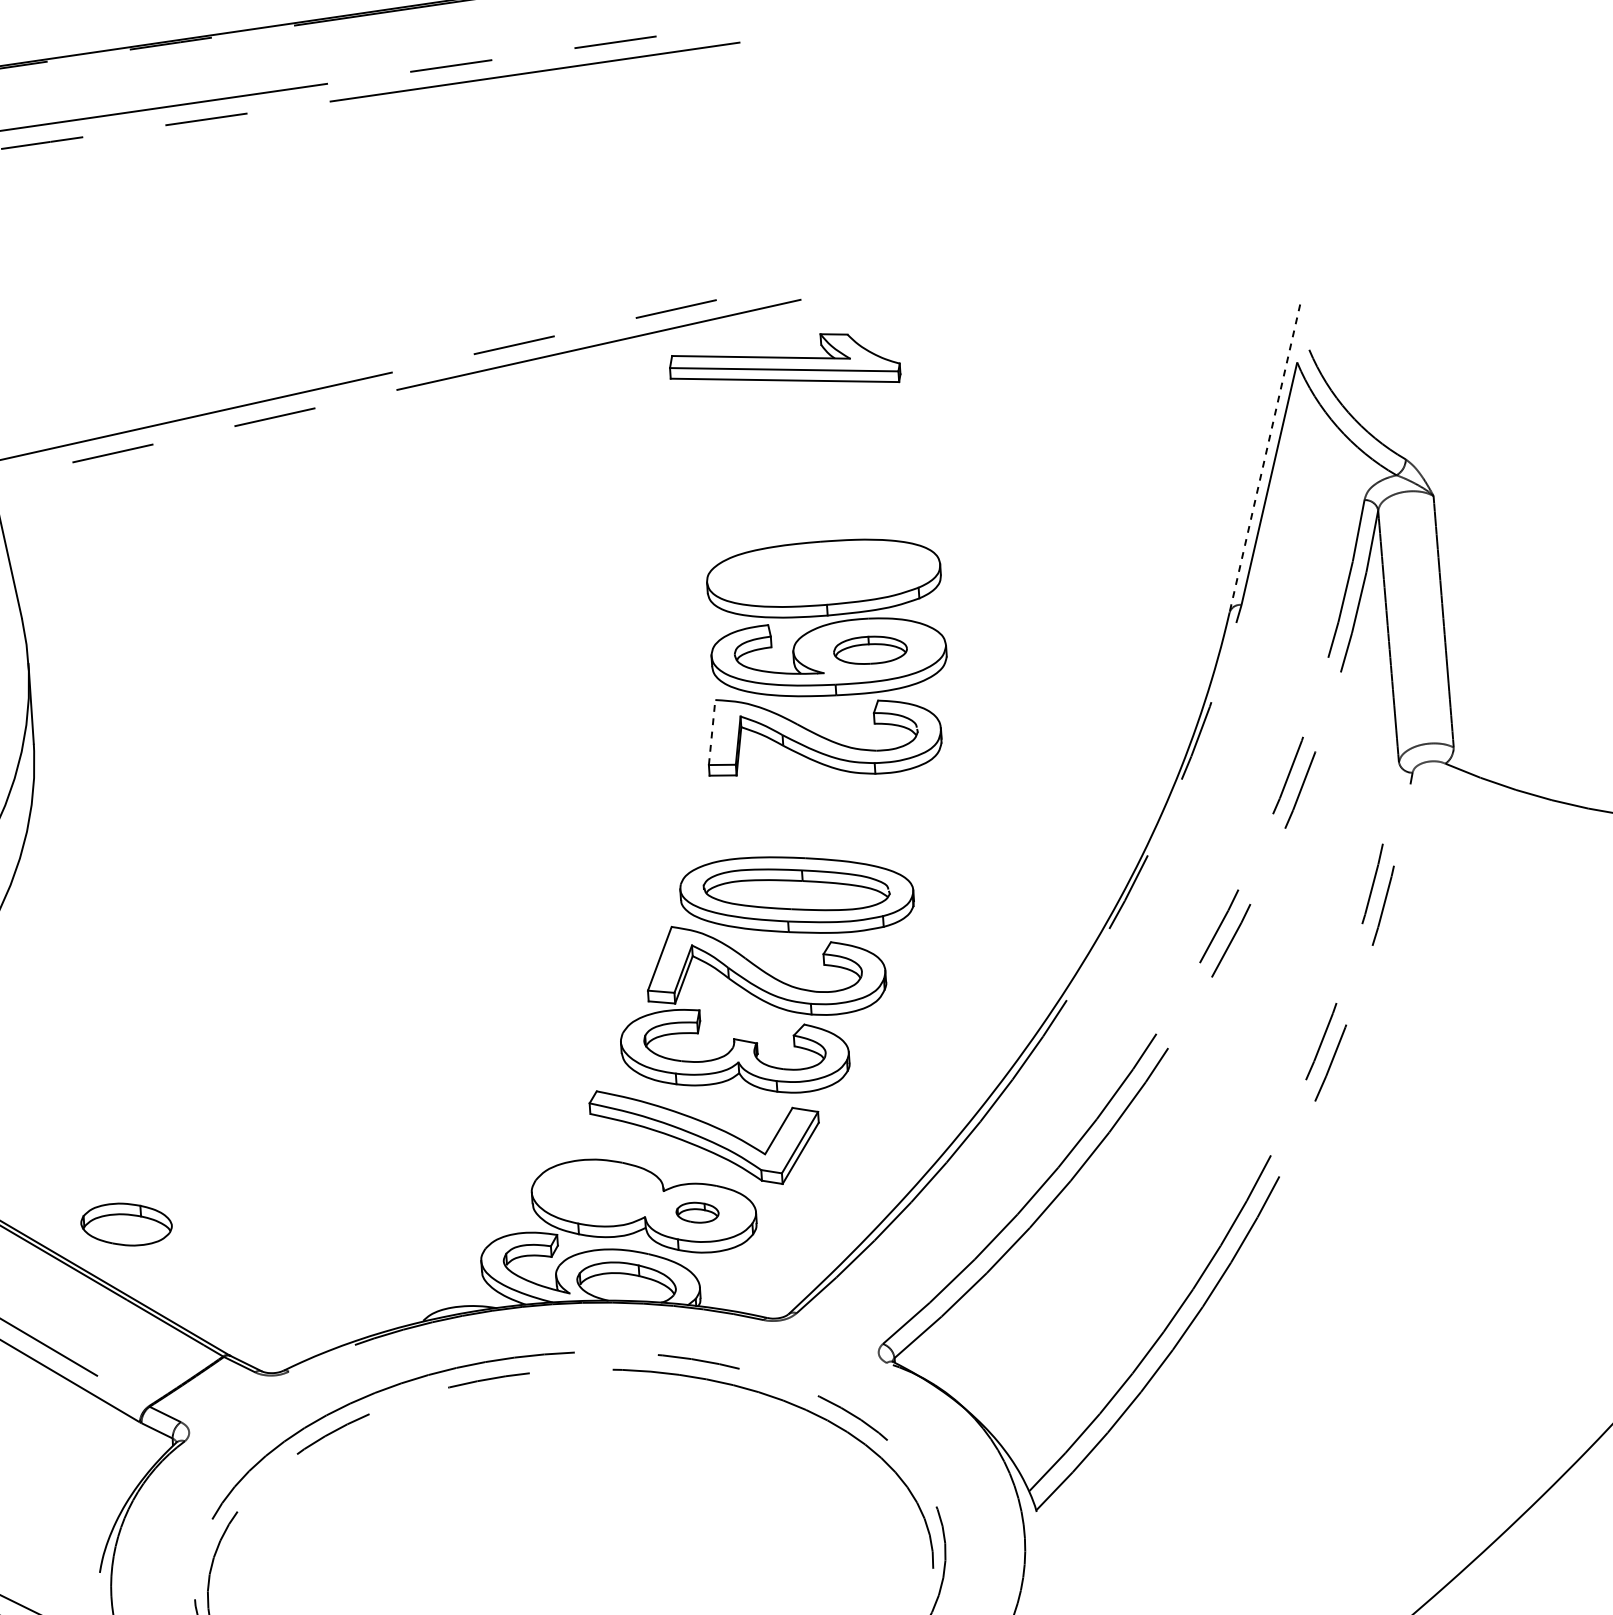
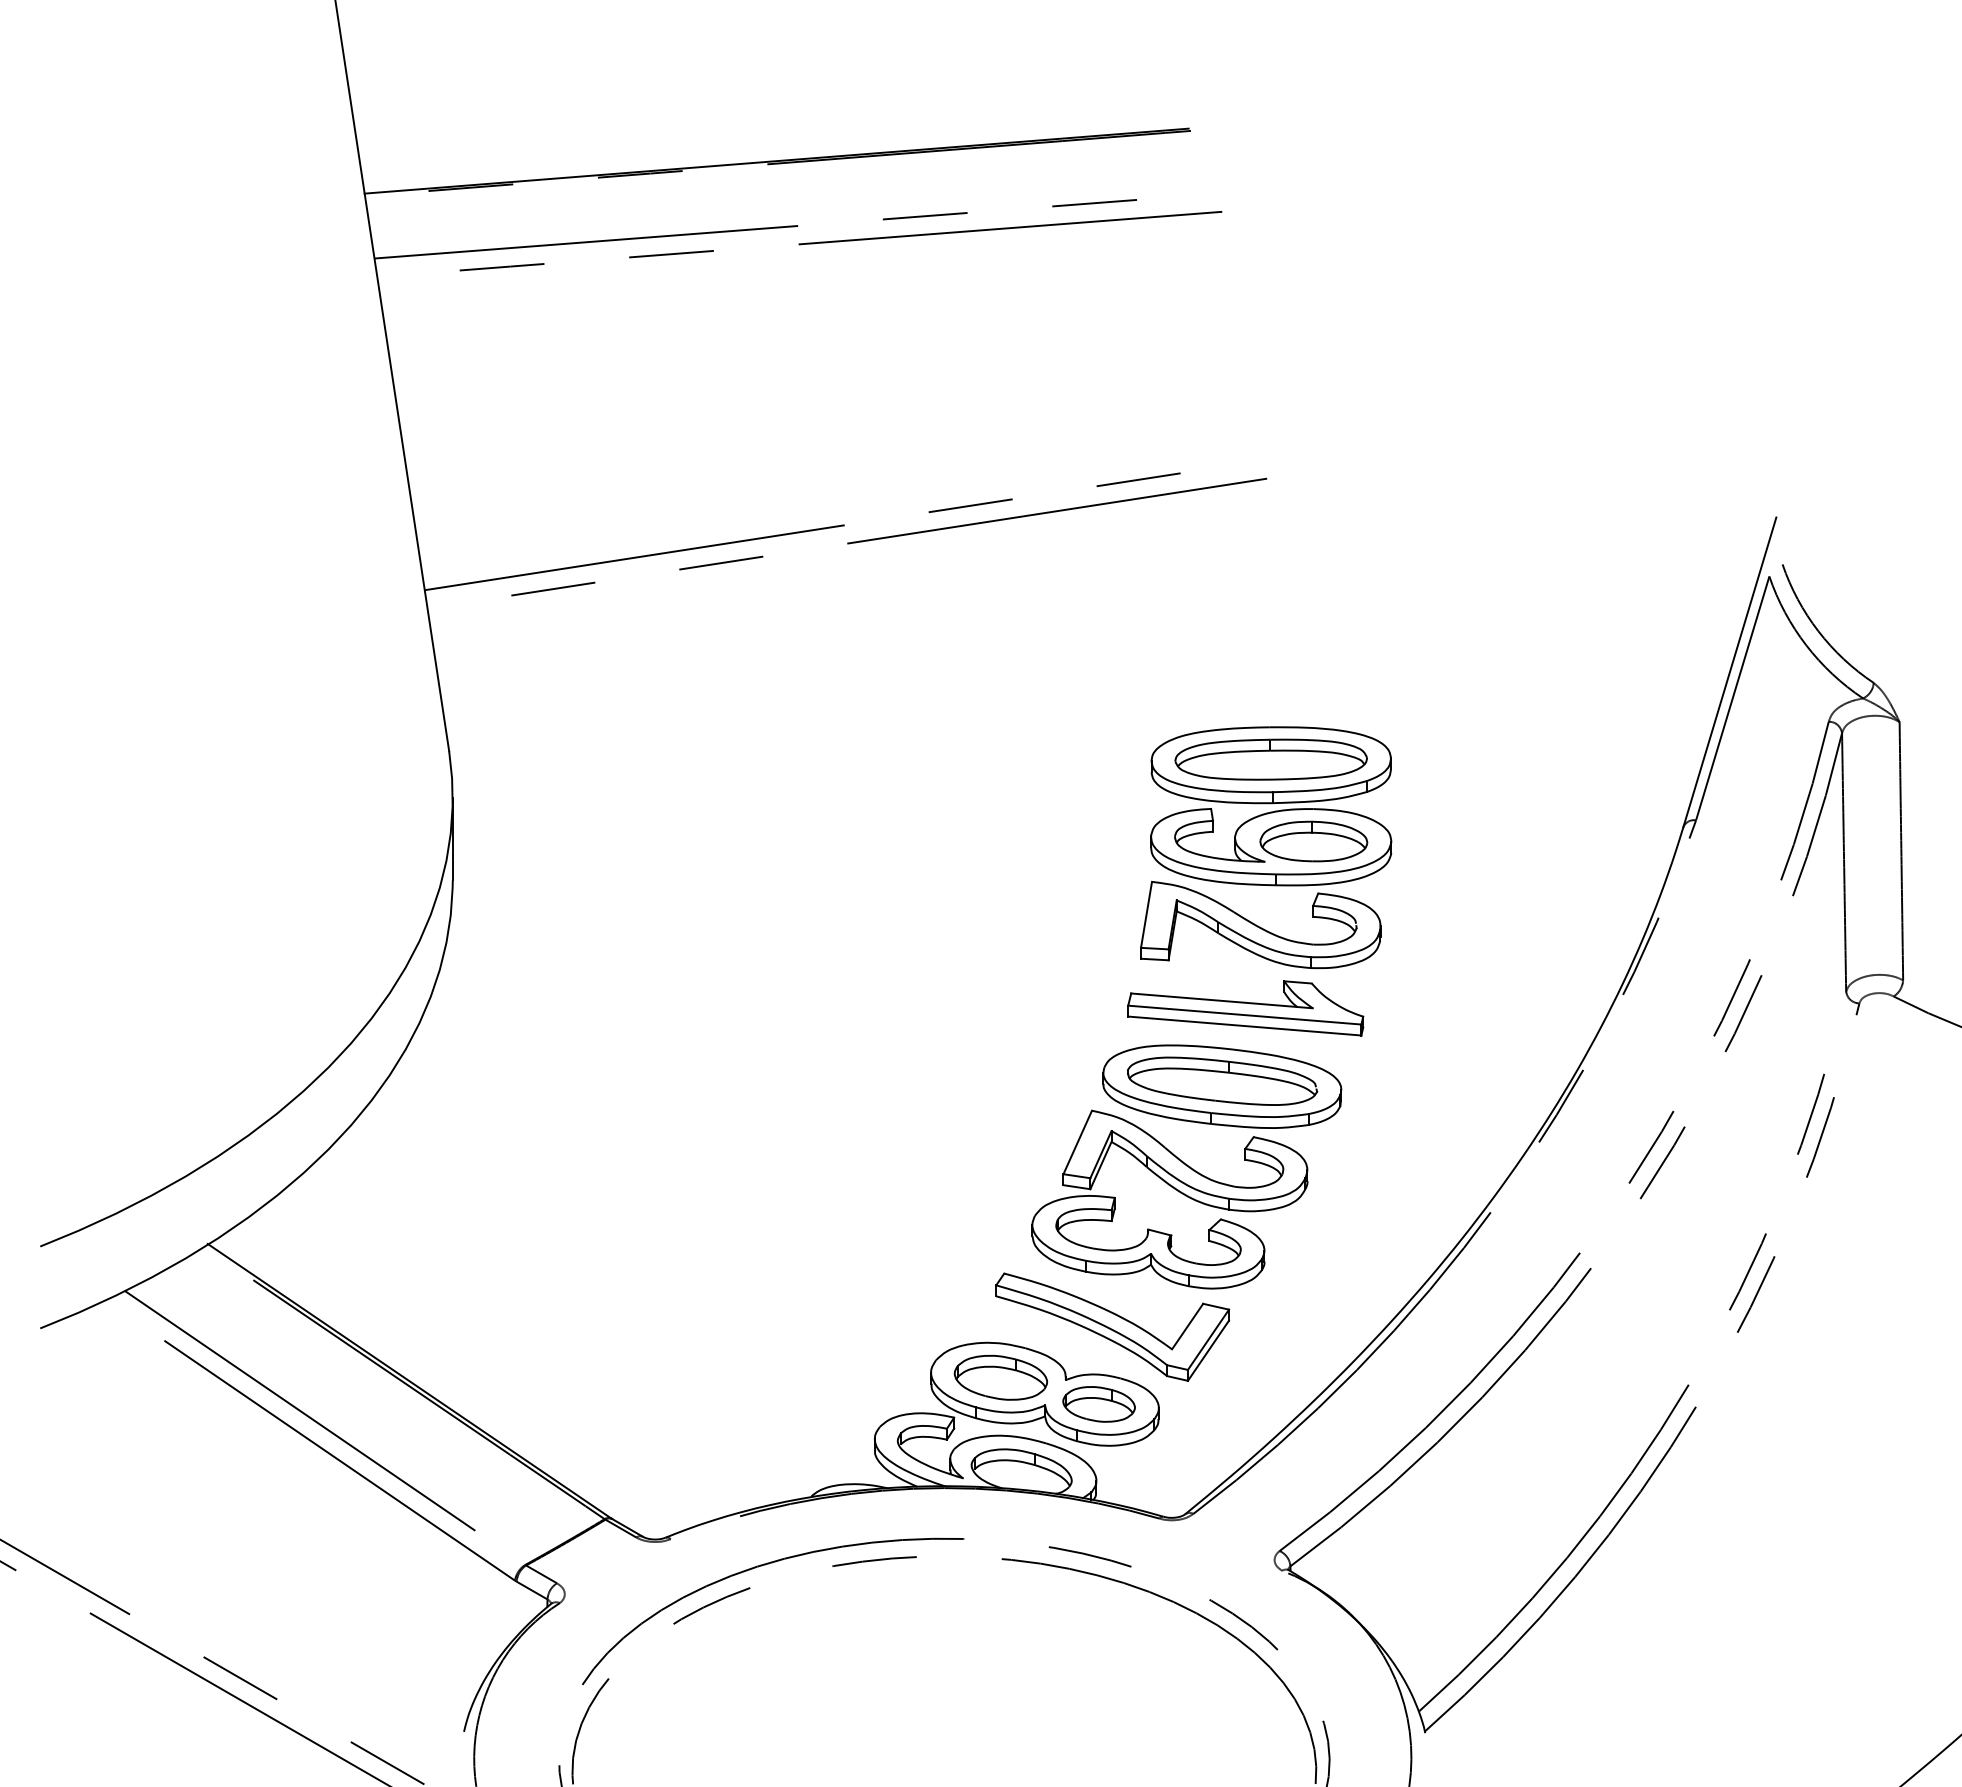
part: (784, 363) -> (1245, 1008), moved
line: (1264, 458) -> (1729, 672), dashed -> solid
part: (822, 573) -> (1270, 759), added
part: (870, 650) -> (1313, 841), size x1.43
line: (712, 732) -> (1146, 914), dashed -> solid
part: (697, 1212) -> (1098, 1404), size x1.67
part: (126, 1224) -> (1000, 1377), moved

